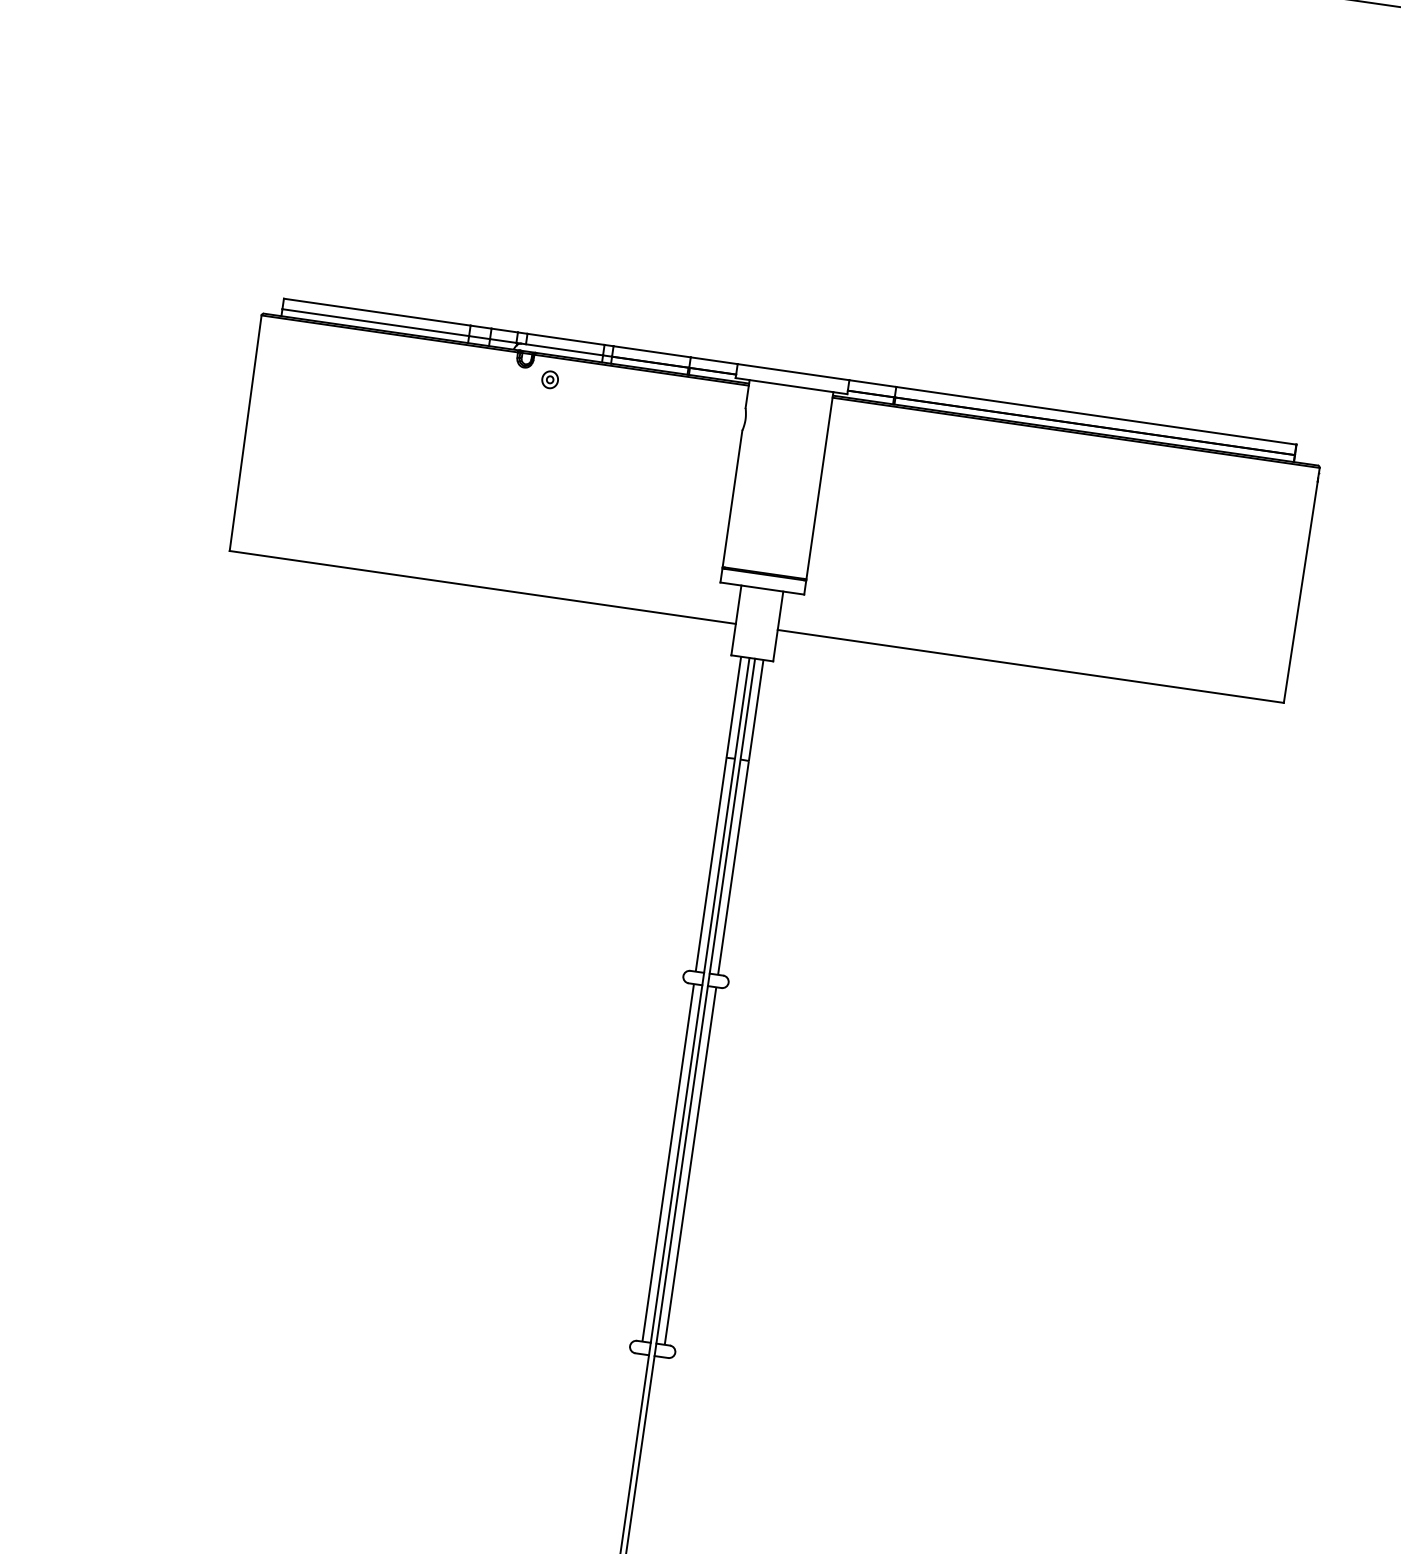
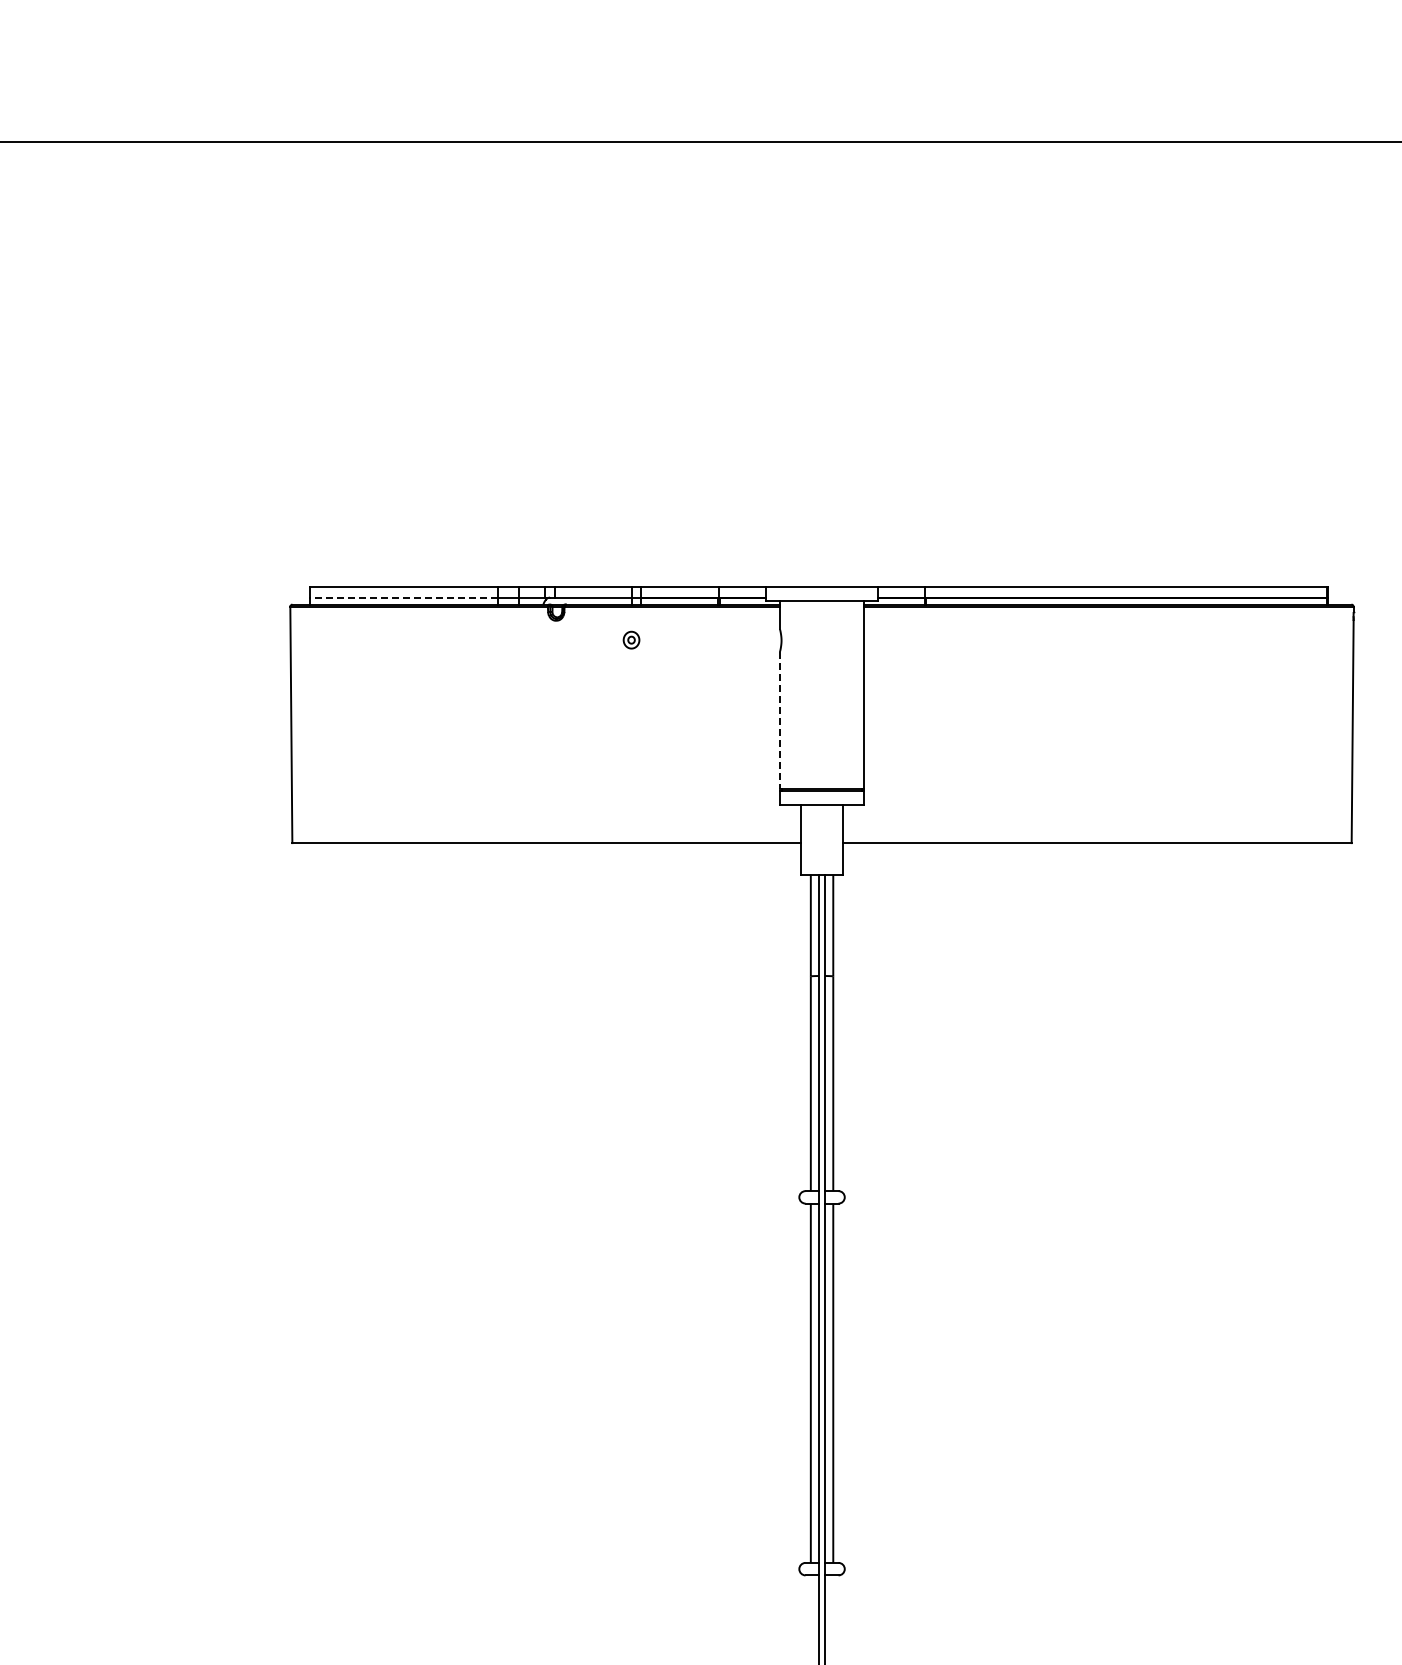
line: (375, 322) -> (403, 597), solid -> dashed
part: (550, 379) -> (631, 639), moved
line: (732, 498) -> (779, 720), solid -> dashed

